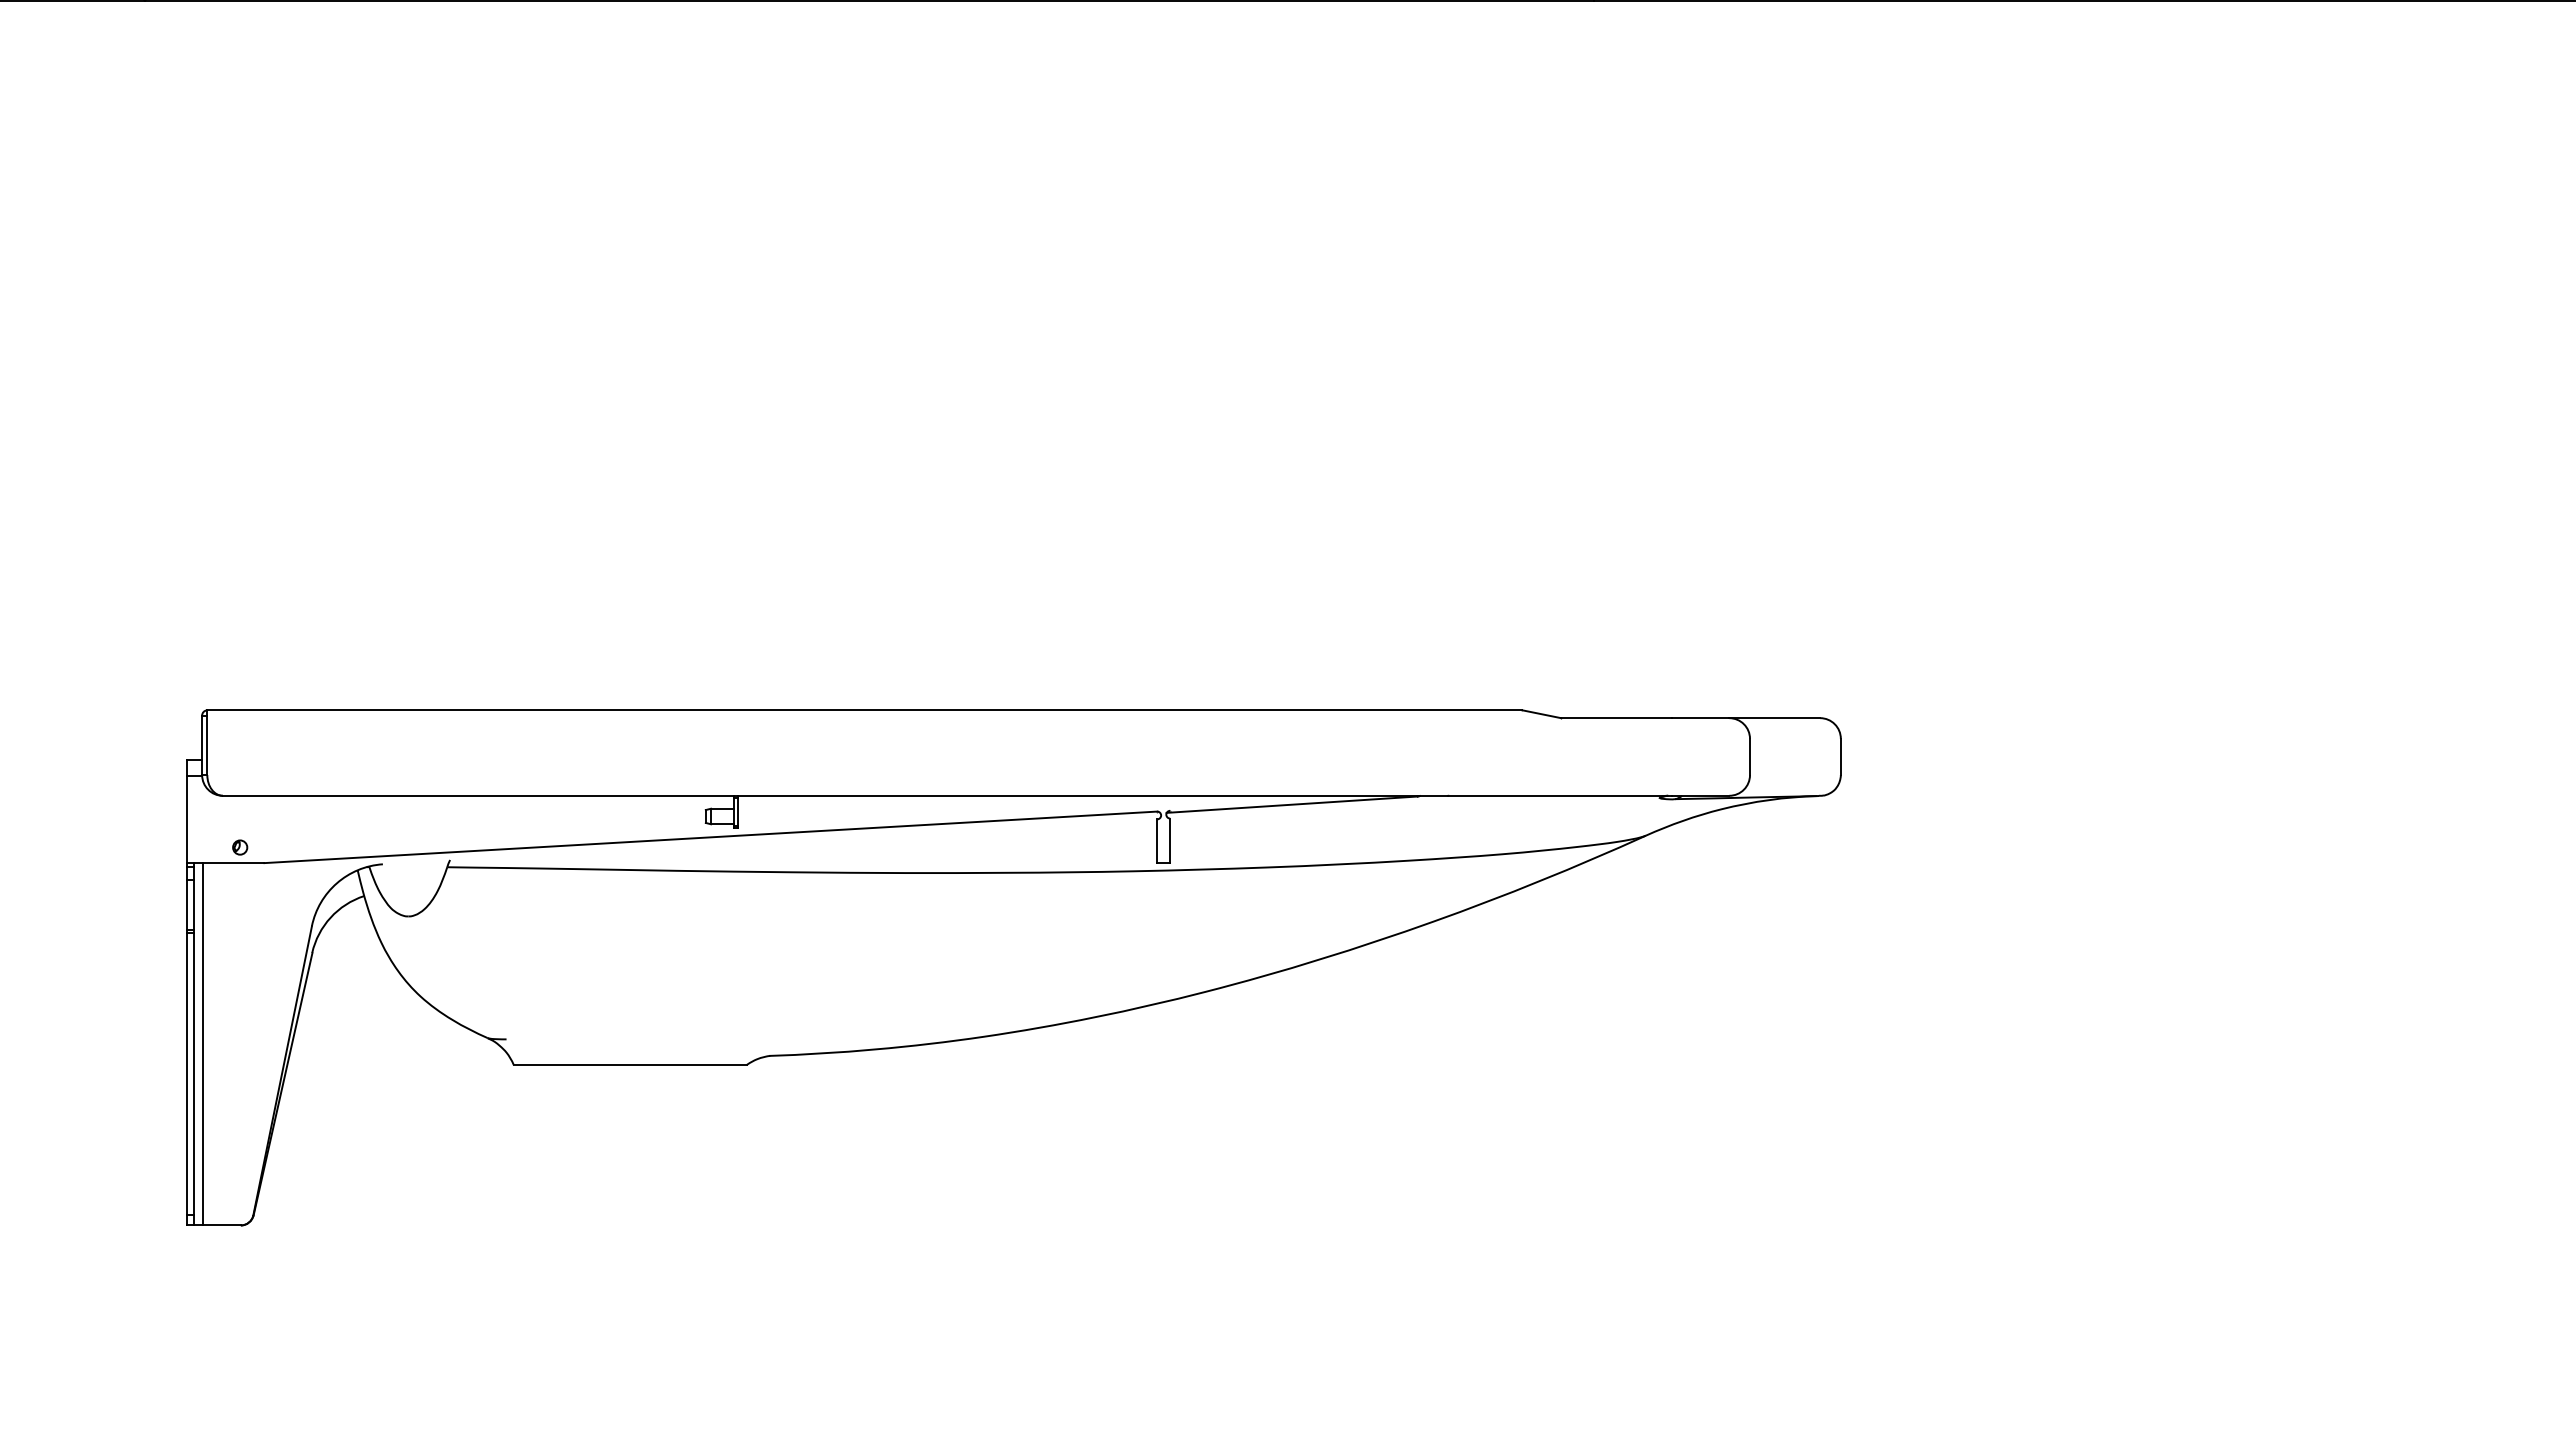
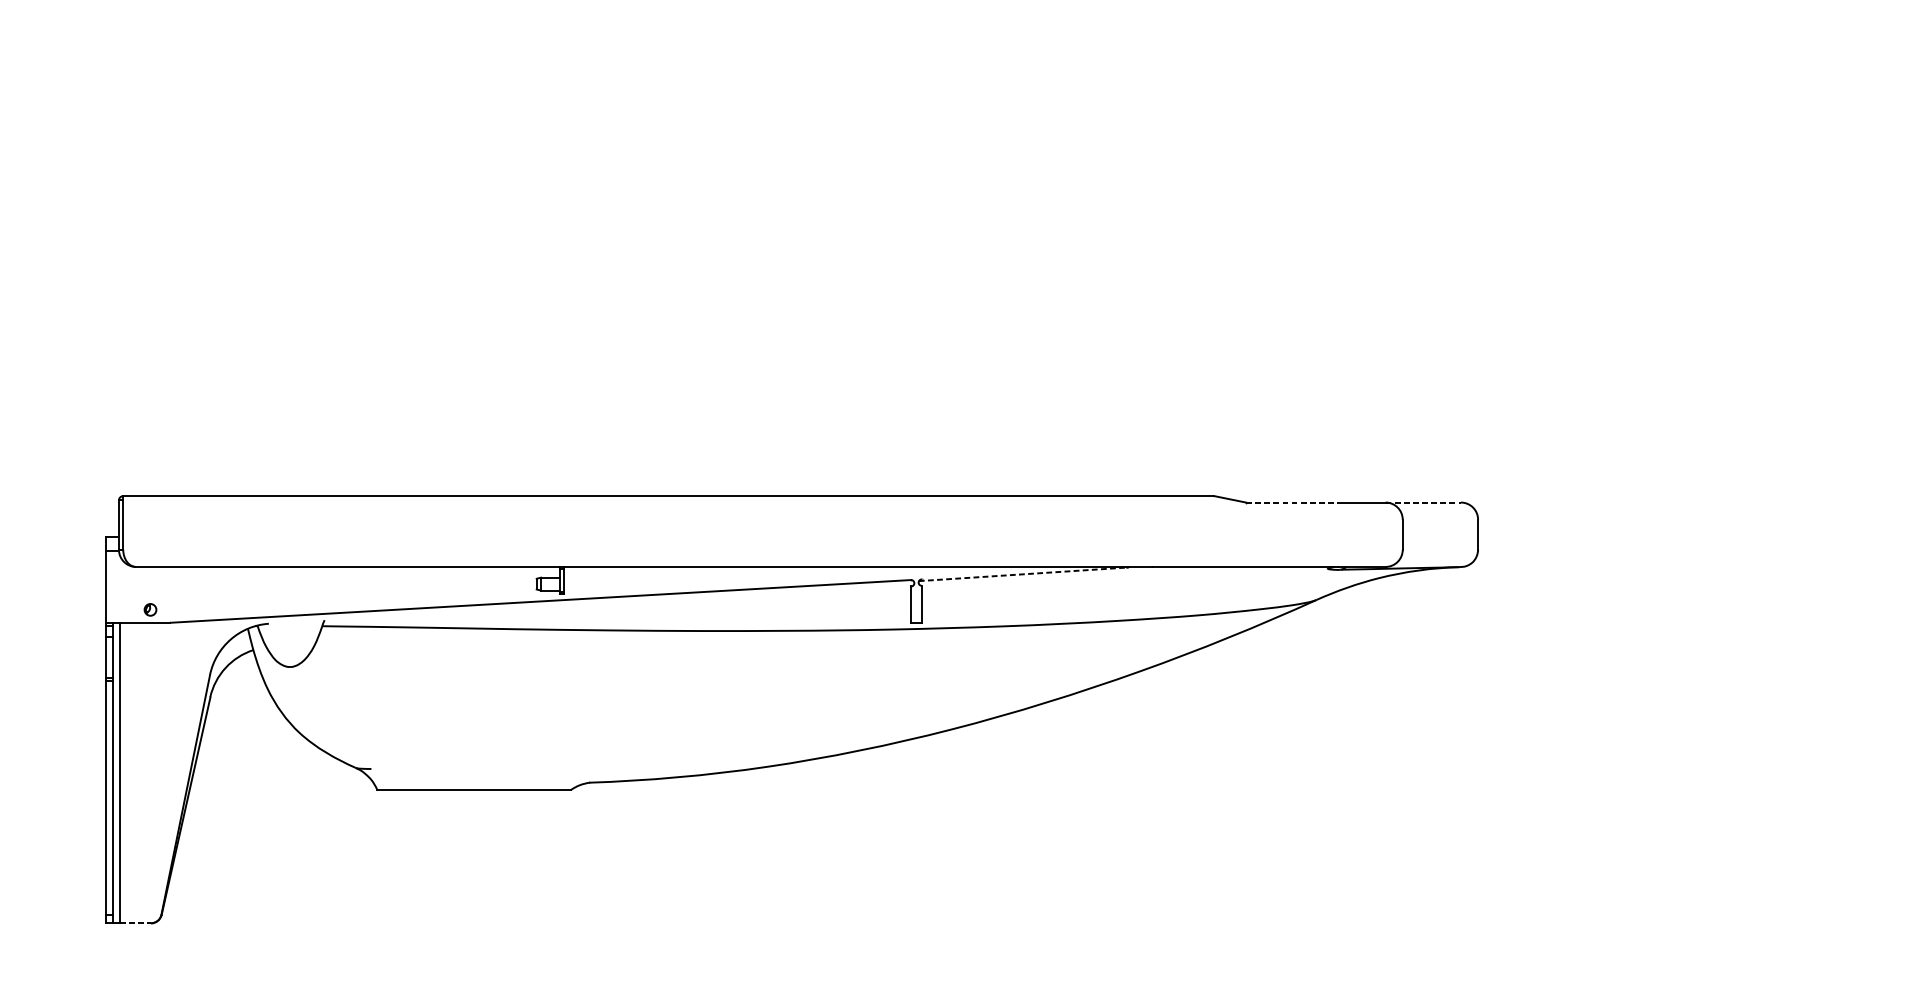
line: (1616, 718) -> (1292, 502), solid -> dashed
line: (1775, 718) -> (1423, 502), solid -> dashed
line: (1292, 804) -> (1023, 574), solid -> dashed
line: (222, 1225) -> (135, 923), solid -> dashed

